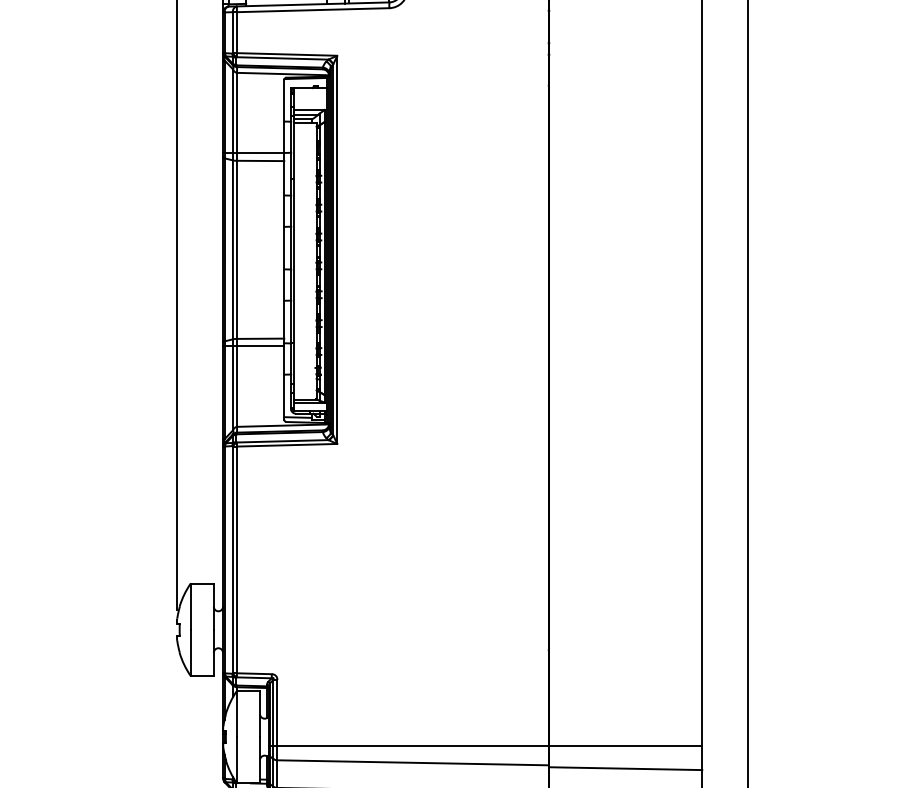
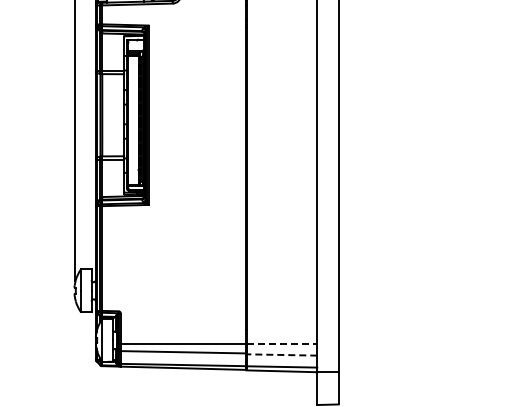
line: (626, 745) -> (282, 344), solid -> dashed
line: (624, 767) -> (281, 354), solid -> dashed

